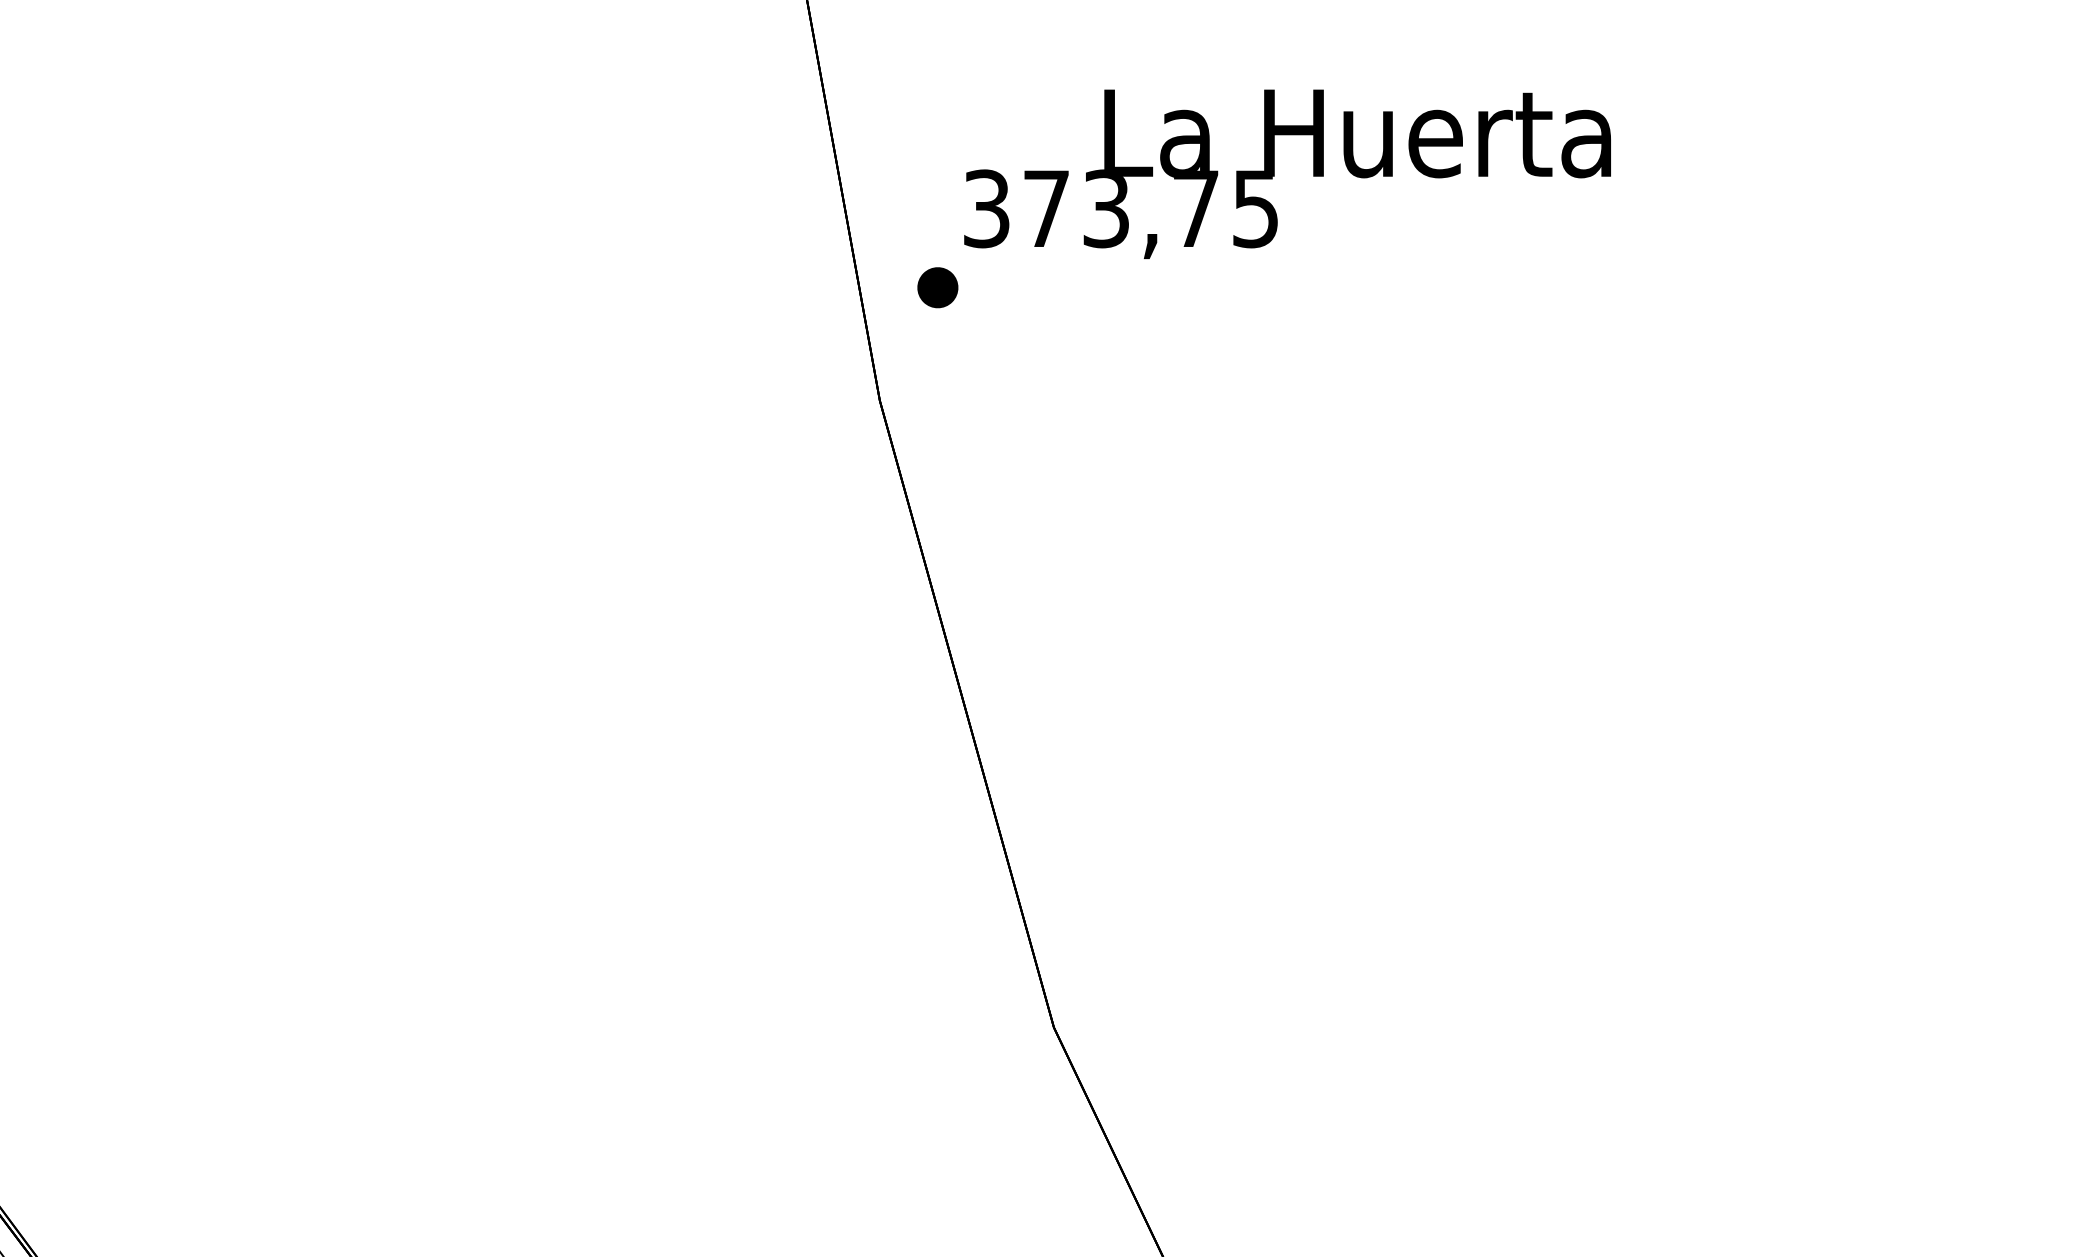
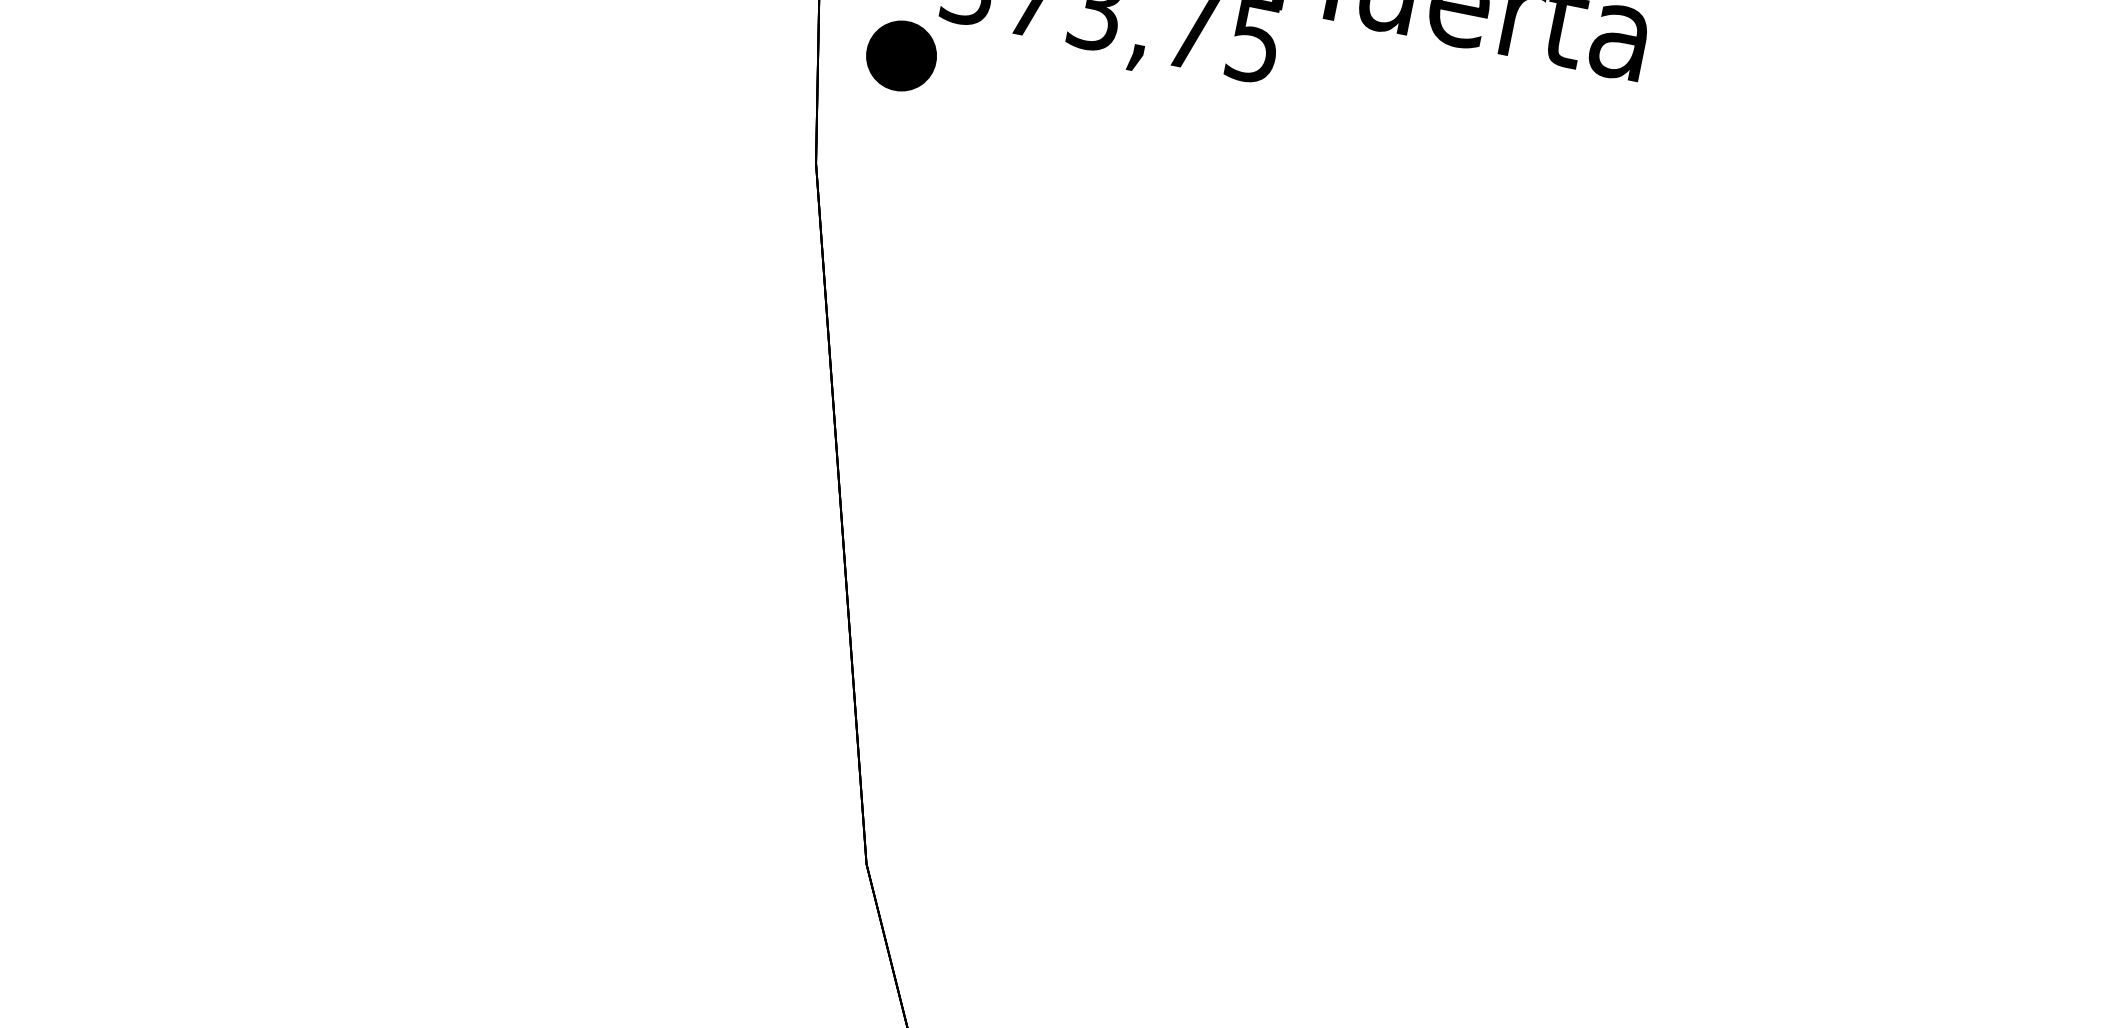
part: (937, 287) -> (901, 55), size x1.6

